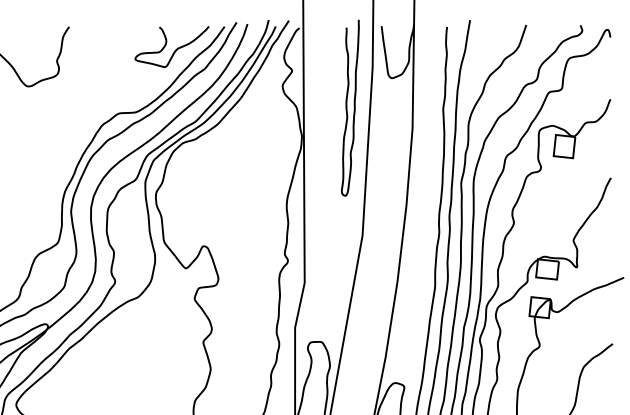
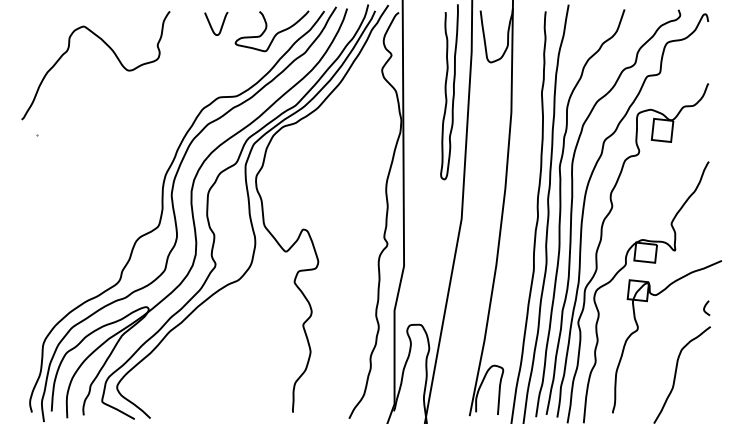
curve: (121, 40) -> (221, 24), added
curve: (607, 325) -> (705, 308), added

